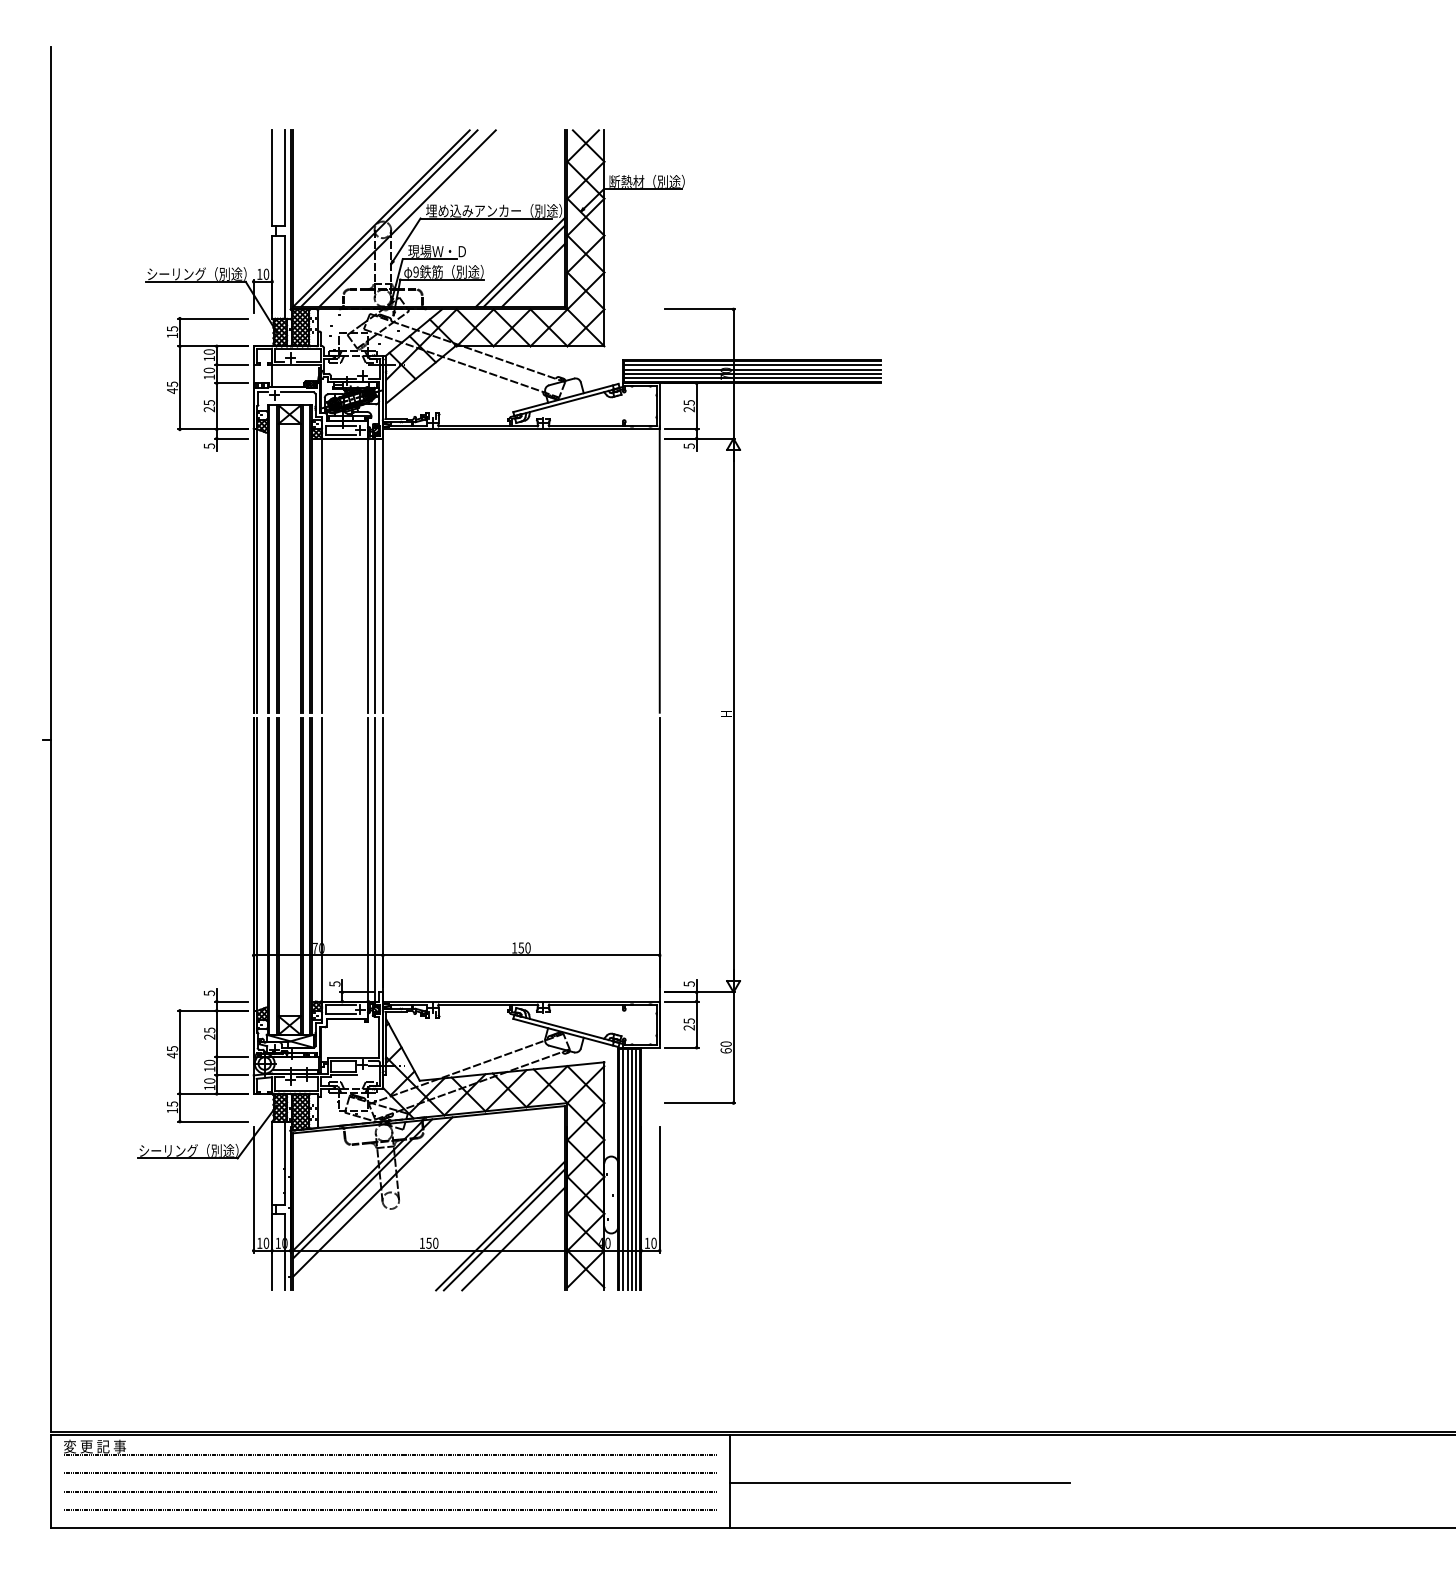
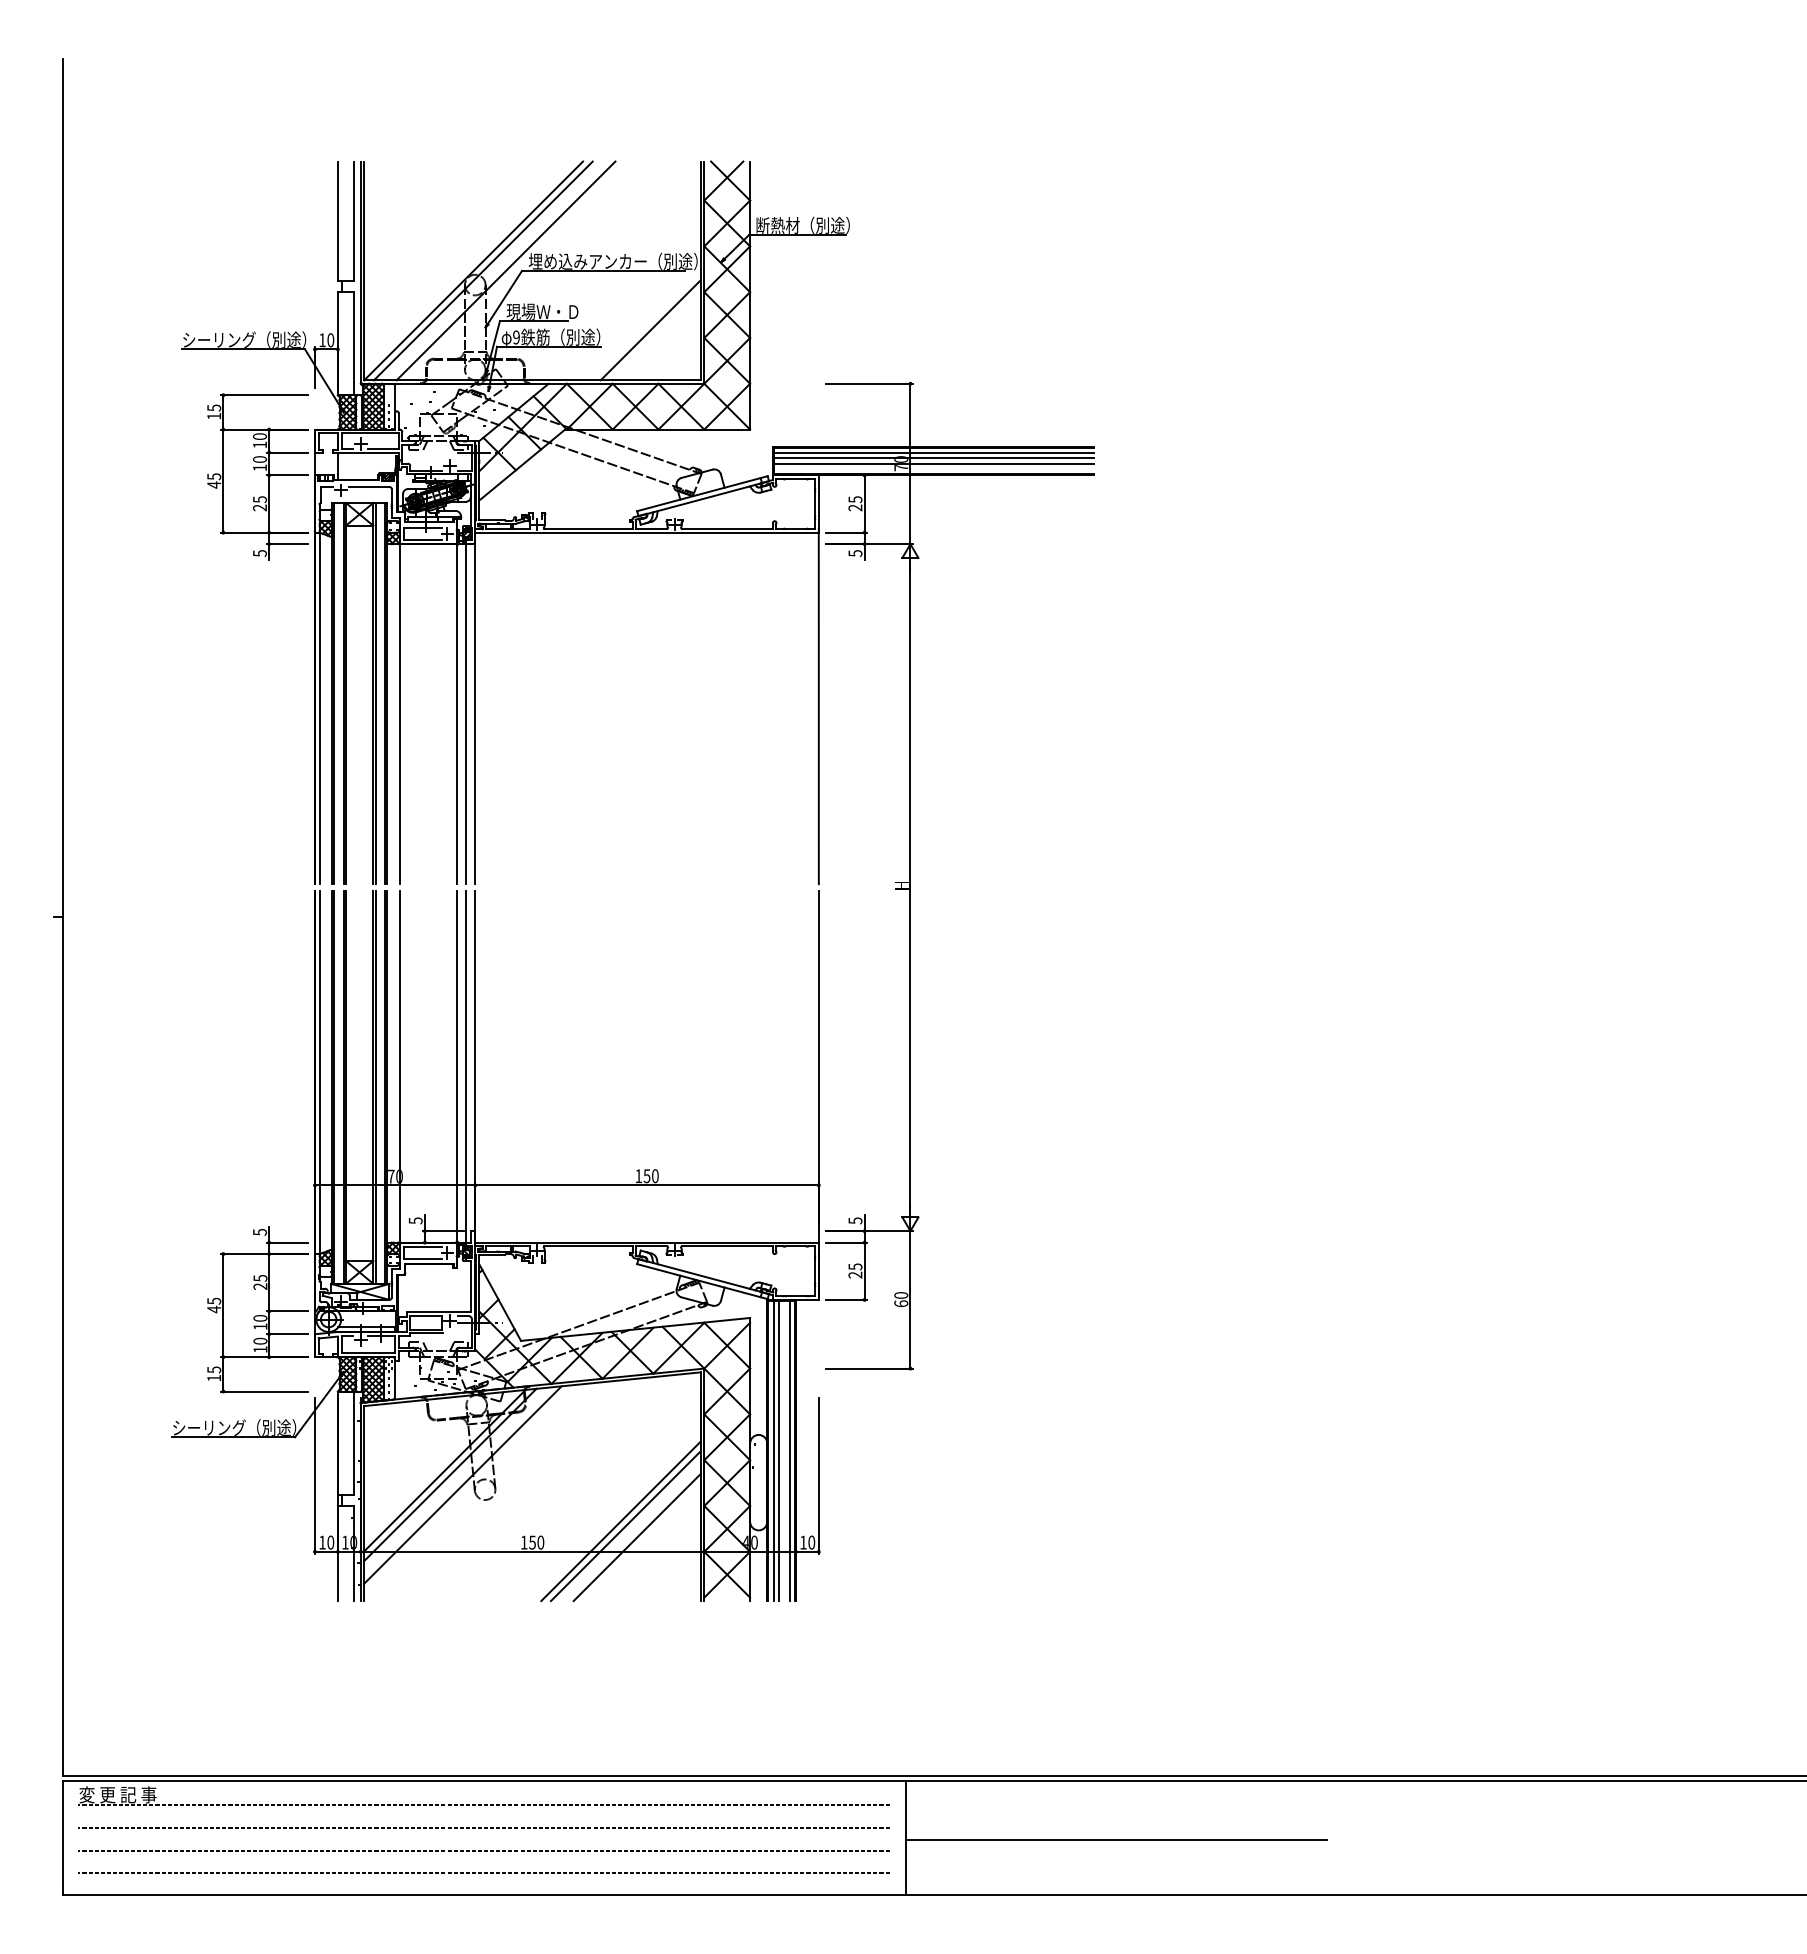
line: (520, 262) -> (645, 325), removed
line: (532, 275) -> (661, 341), removed
line: (752, 378) -> (933, 469), removed
line: (632, 1169) -> (784, 1451), removed

